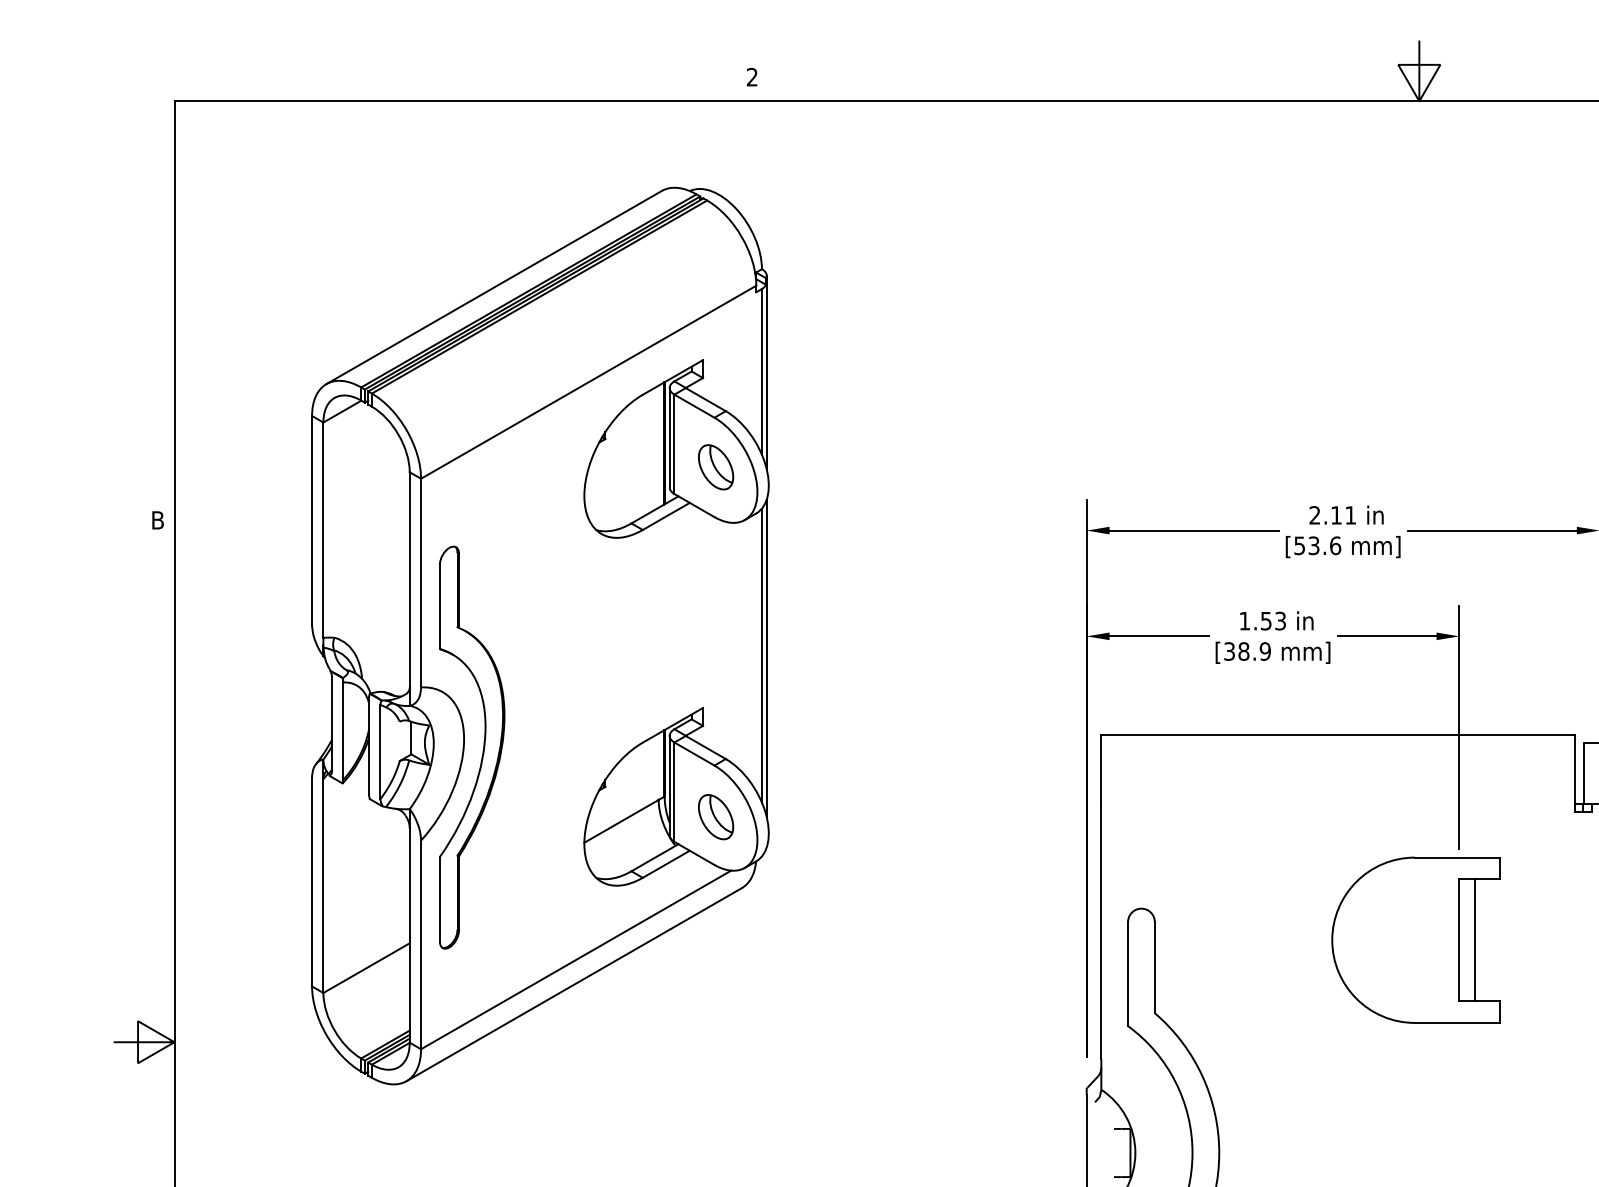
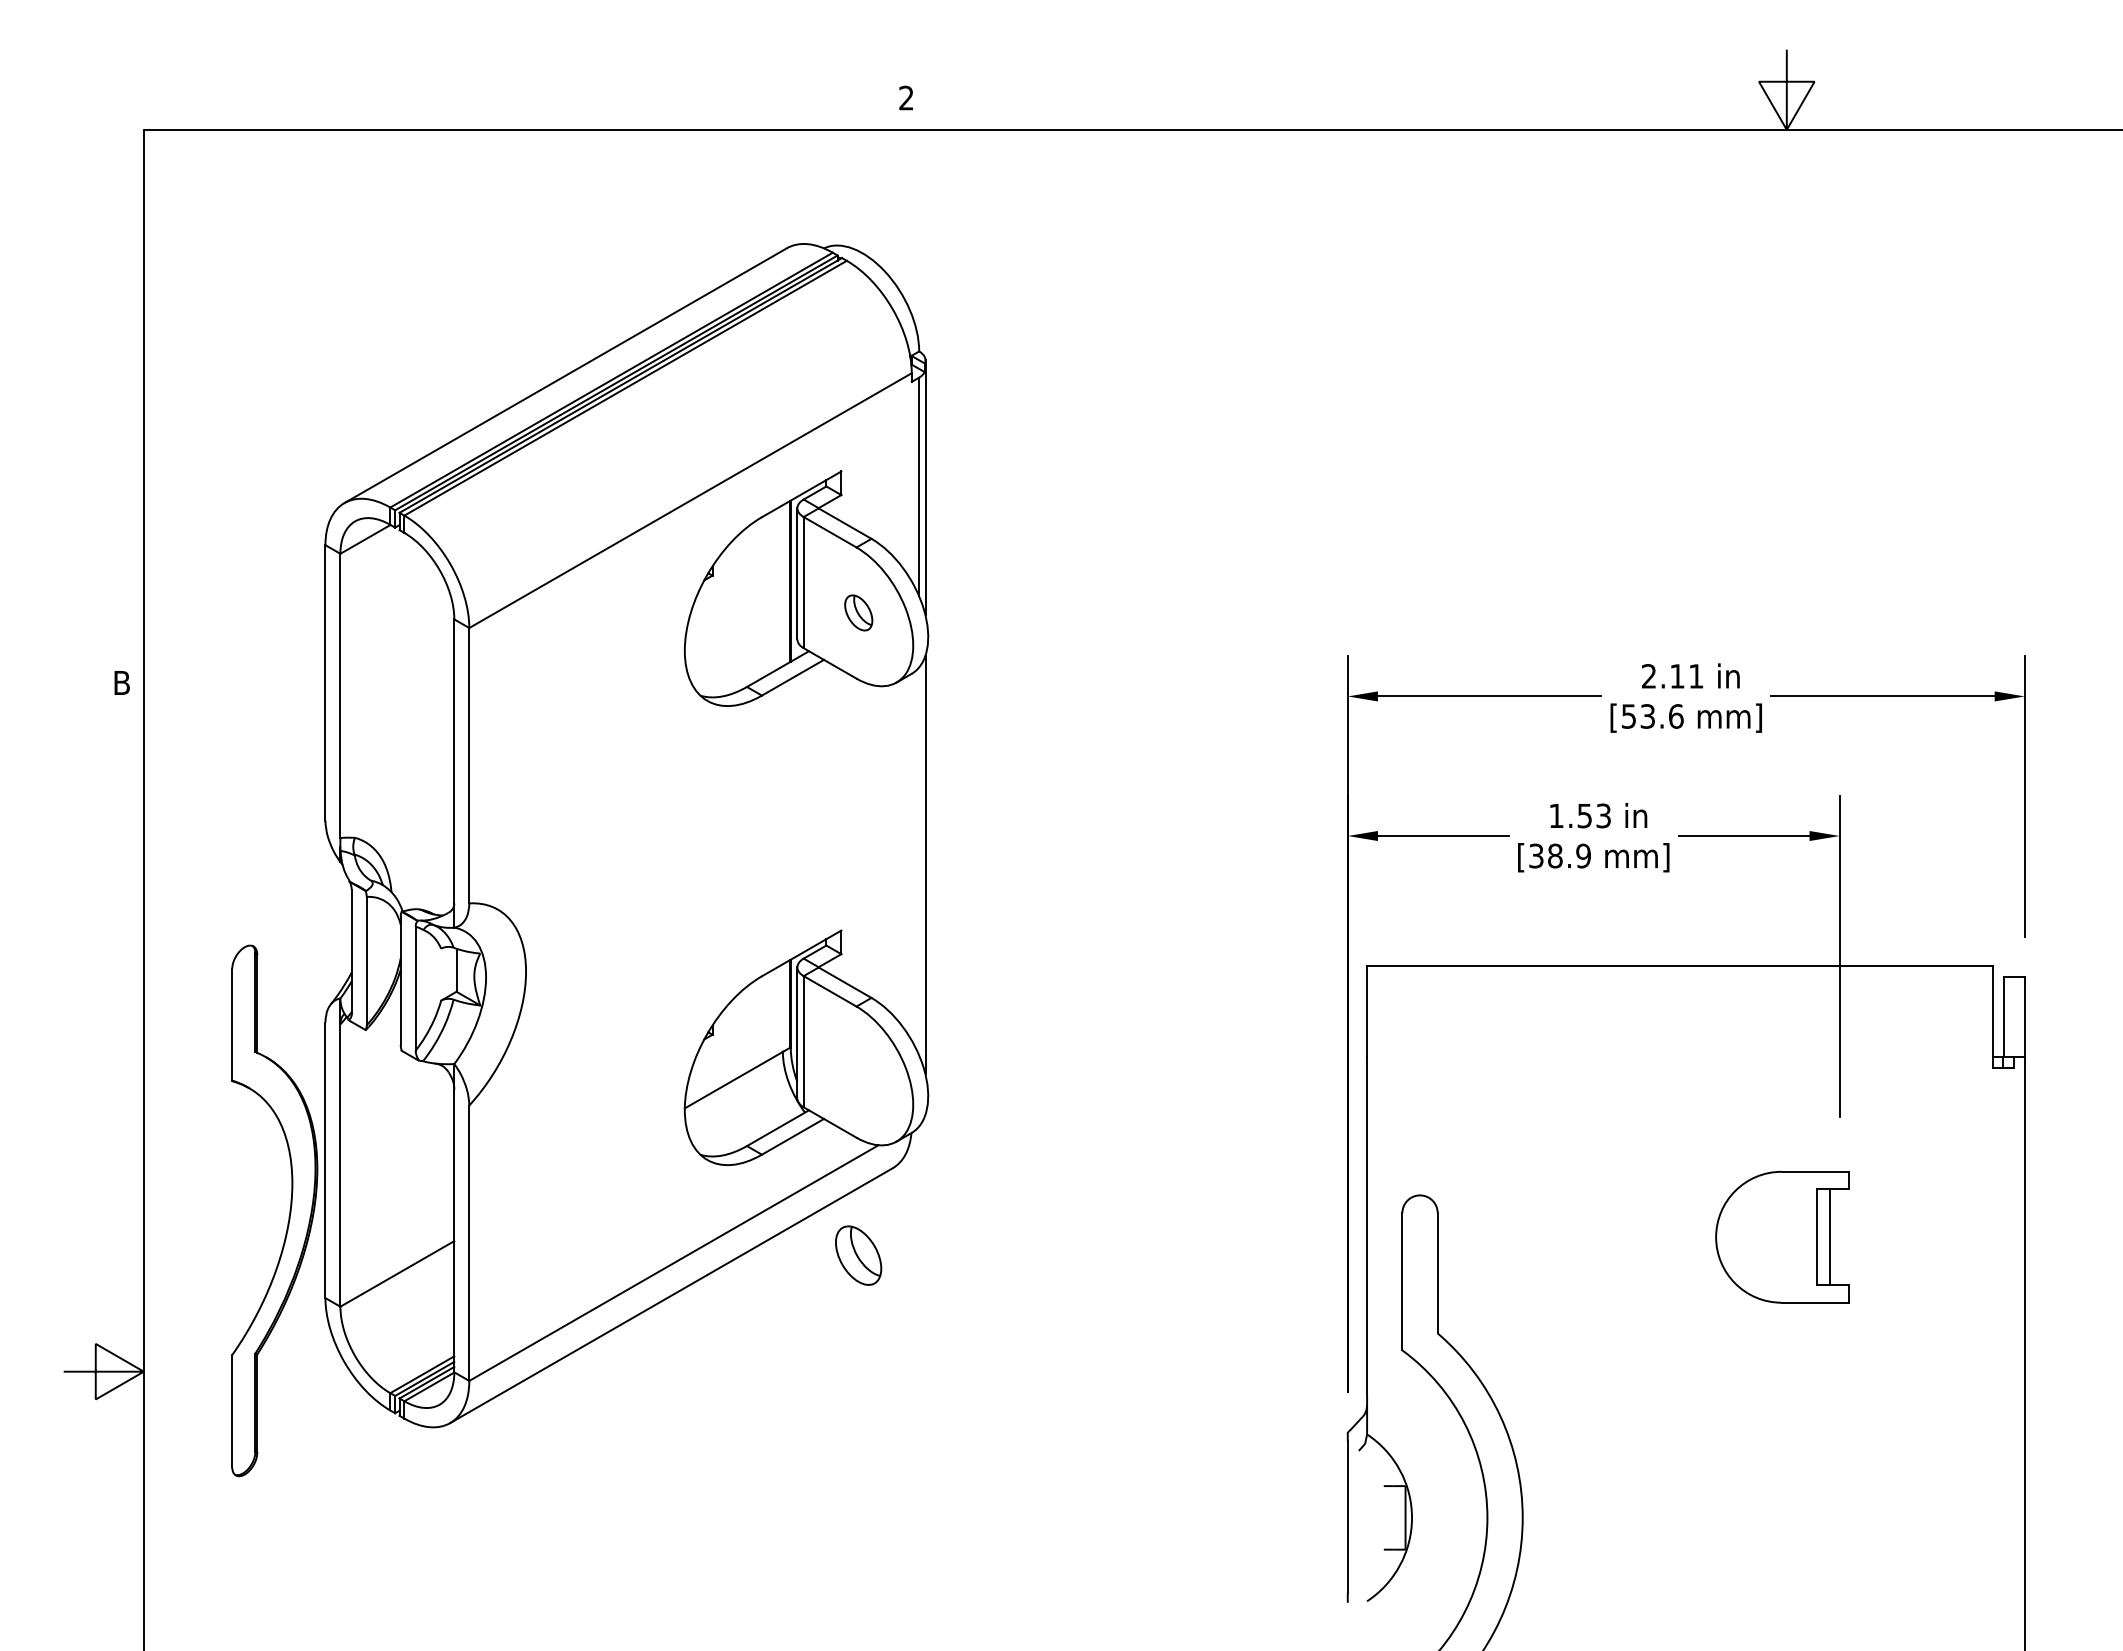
part: (715, 467) -> (858, 612), size x0.6
line: (762, 655) -> (919, 861), removed
part: (483, 747) -> (289, 1210), moved
part: (715, 817) -> (858, 1255), moved
part: (1416, 940) -> (1782, 1237), size x0.6

